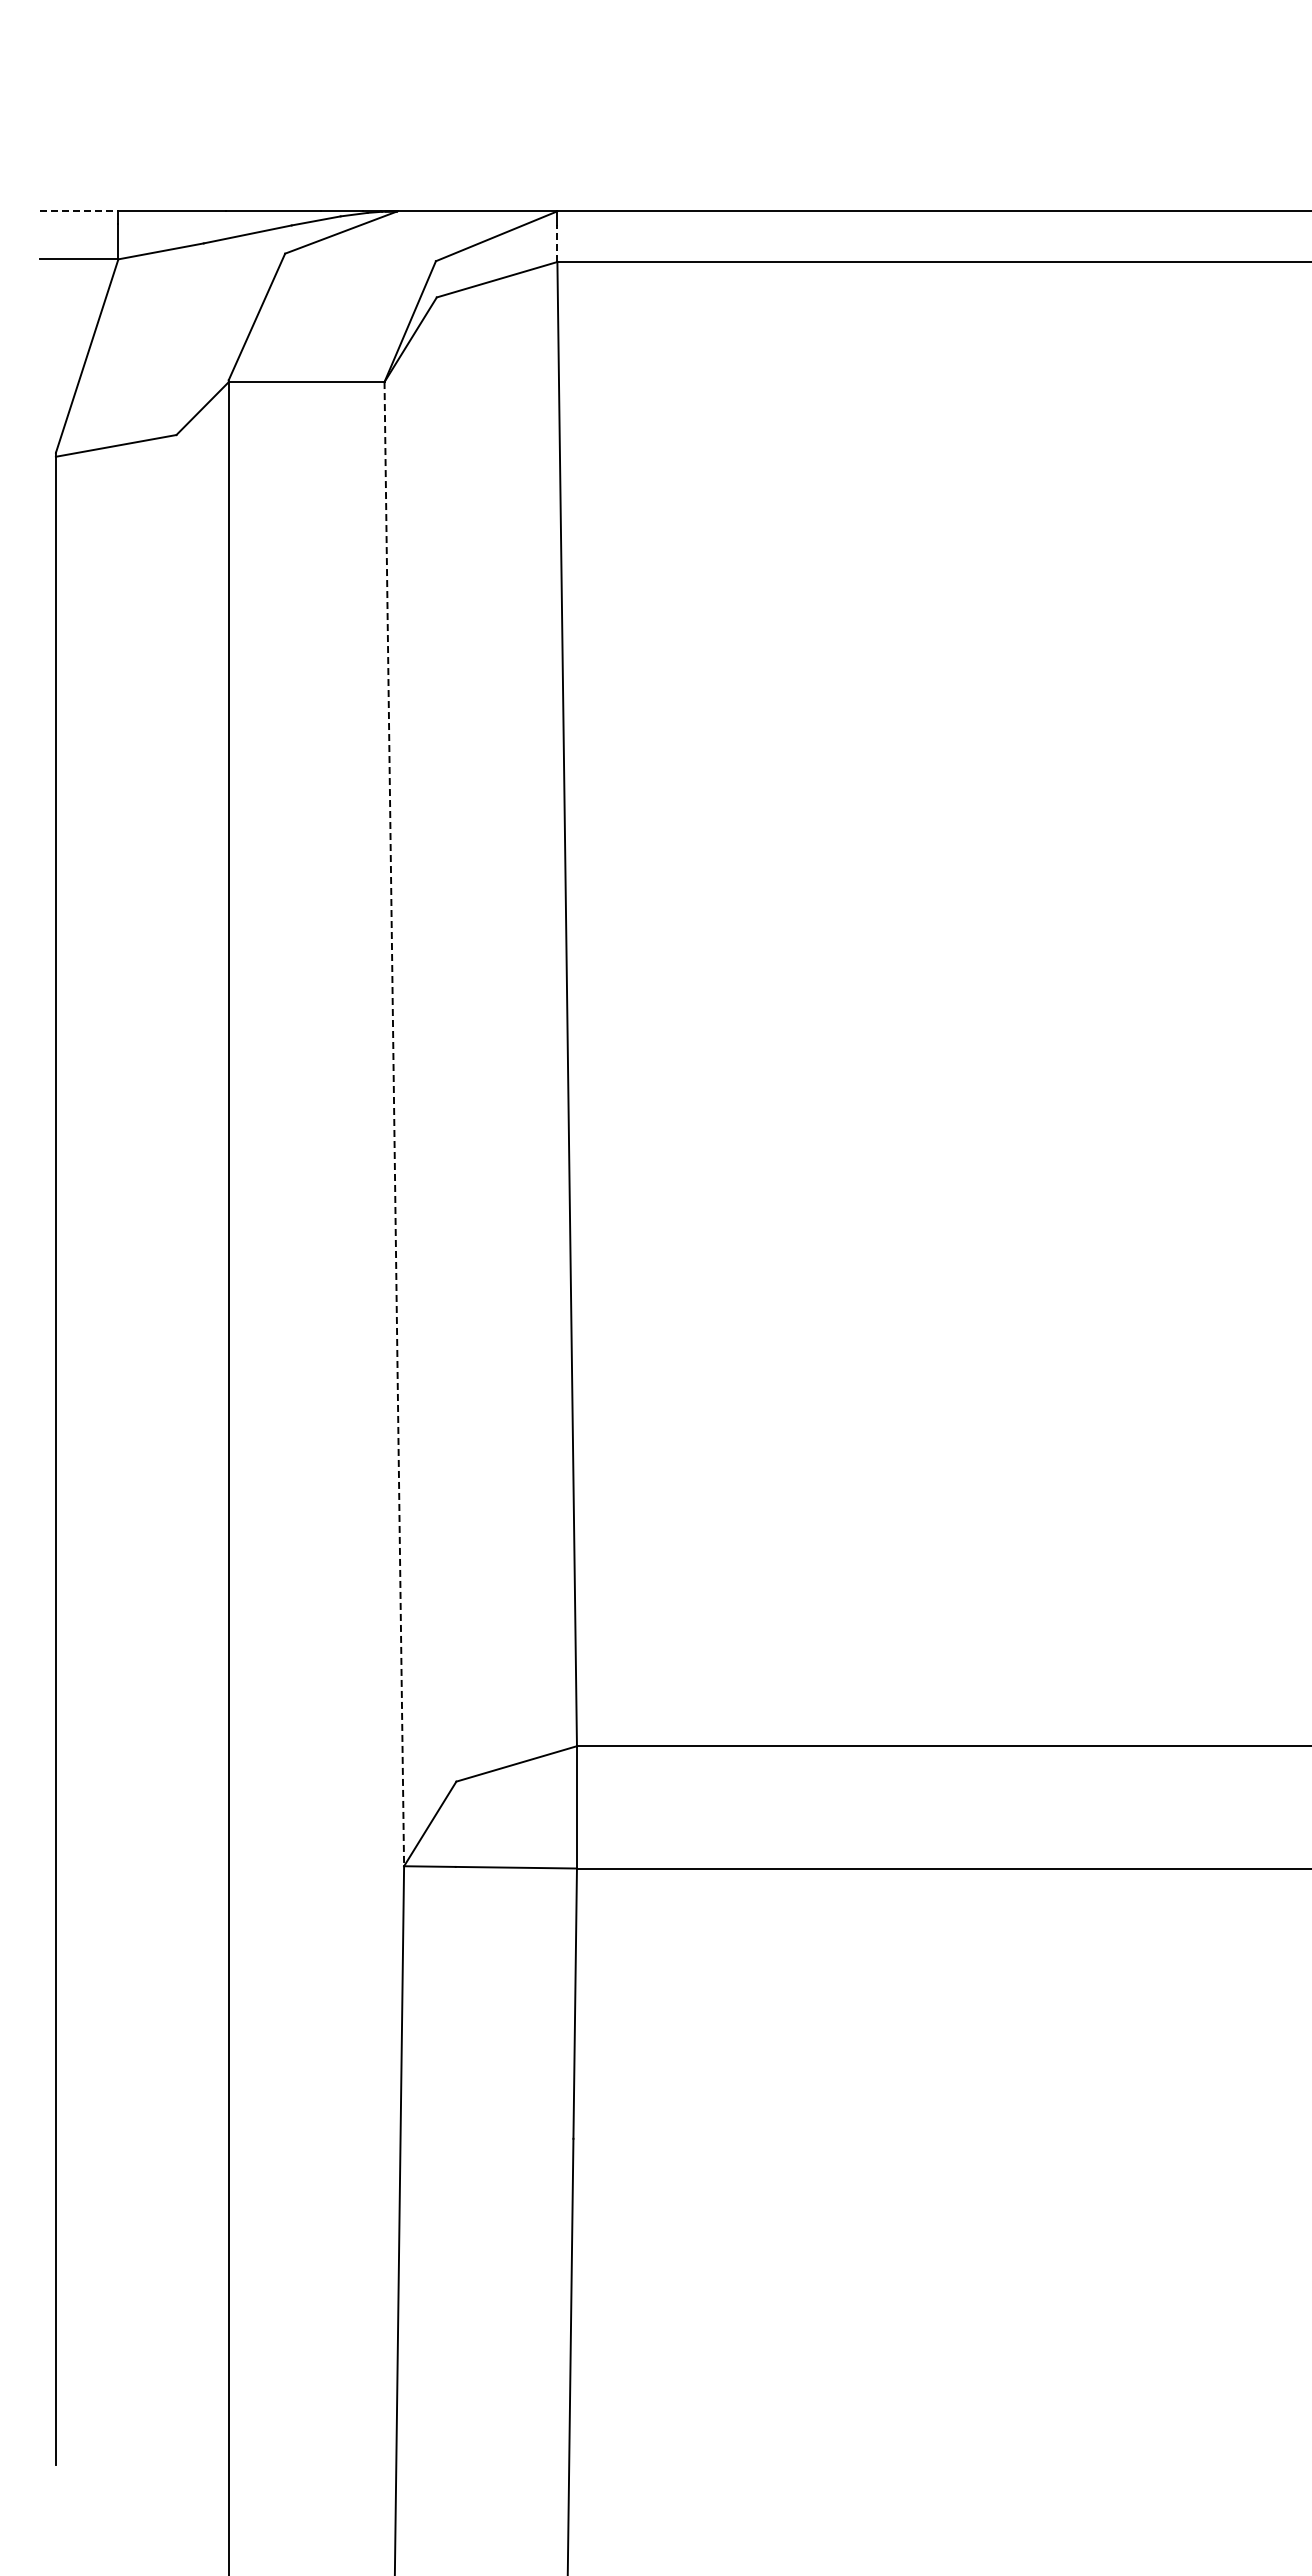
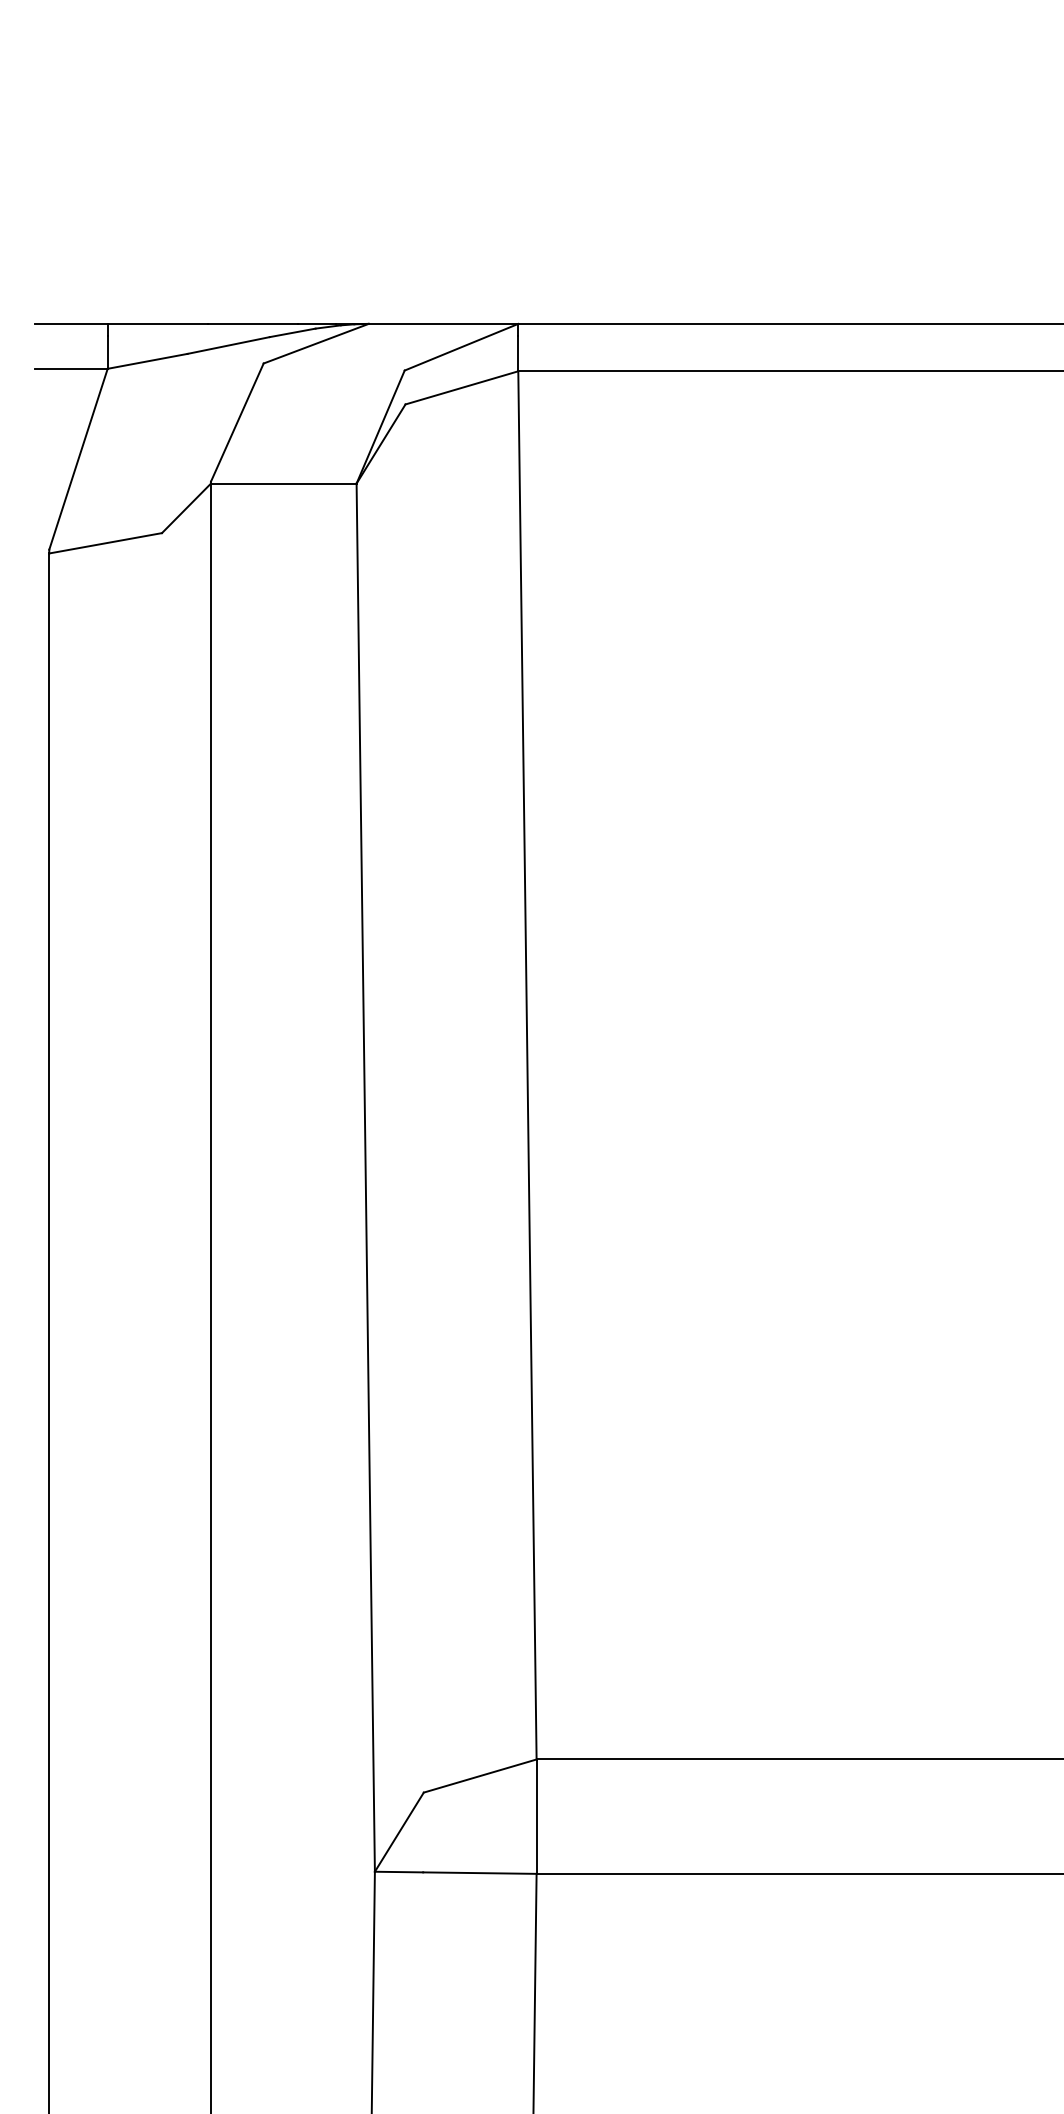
line: (79, 211) -> (71, 324), dashed -> solid
line: (557, 243) -> (518, 353), dashed -> solid
line: (394, 1124) -> (365, 1177), dashed -> solid

